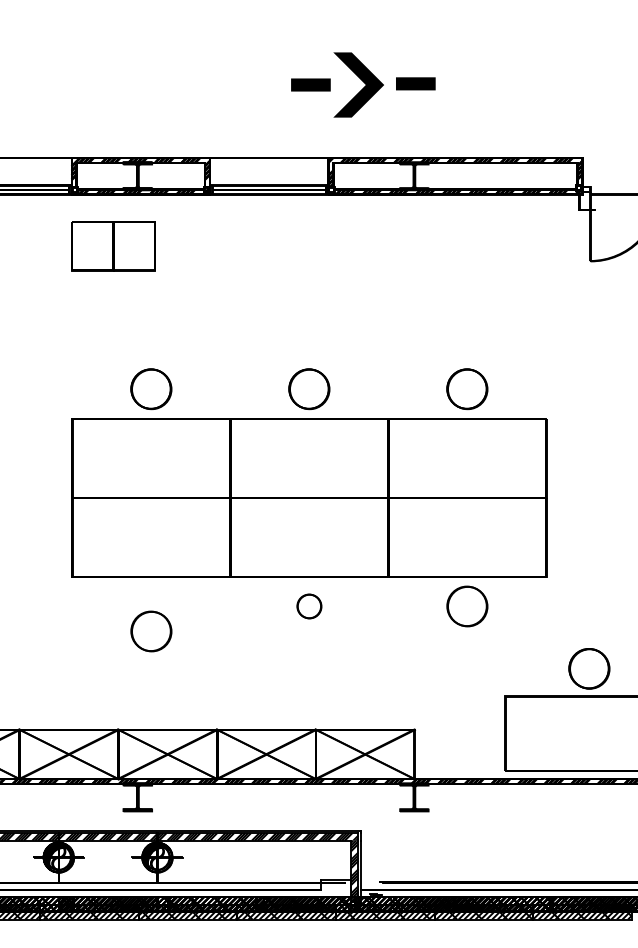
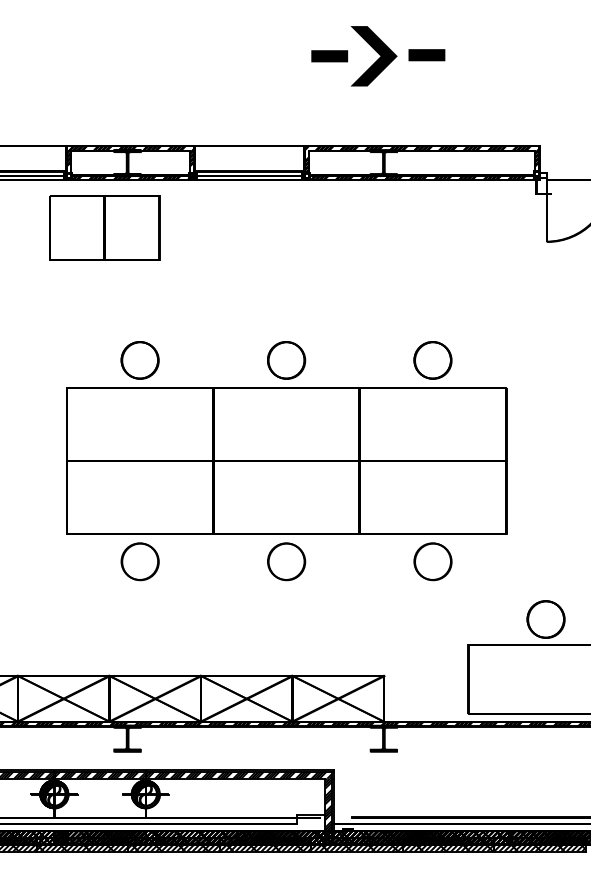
part: (363, 84) -> (378, 55), moved
part: (113, 246) -> (105, 228), size x1.43
part: (309, 606) -> (286, 561), size x1.67
part: (151, 631) -> (140, 561), moved

